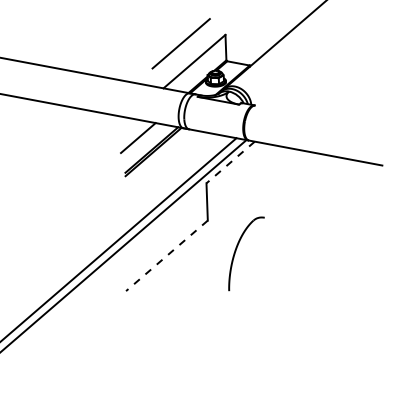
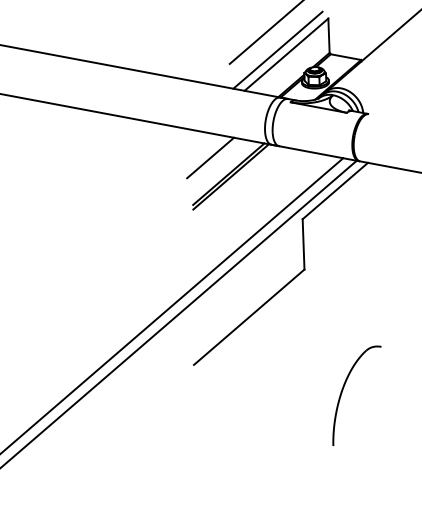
line: (188, 57) -> (278, 49), added
line: (230, 162) -> (335, 191), dashed -> solid
part: (236, 251) -> (343, 392), moved
line: (166, 255) -> (248, 316), dashed -> solid

